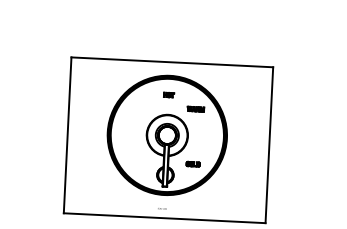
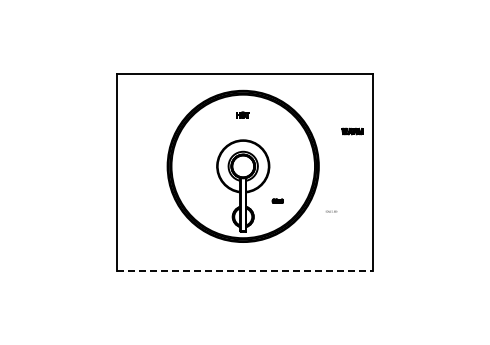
part: (195, 109) -> (352, 131), moved
part: (193, 163) -> (277, 200), size x0.6
text: (162, 208) -> (331, 211), moved
line: (165, 218) -> (245, 271), solid -> dashed

